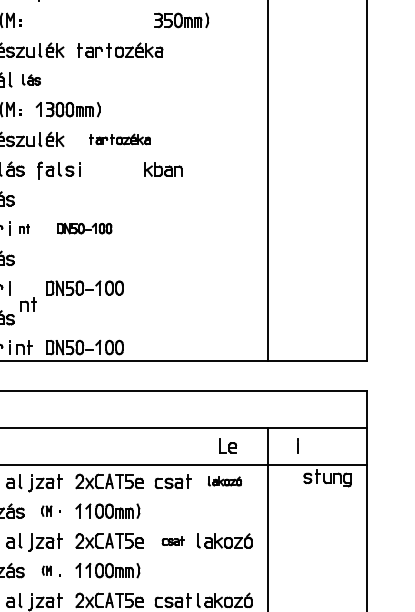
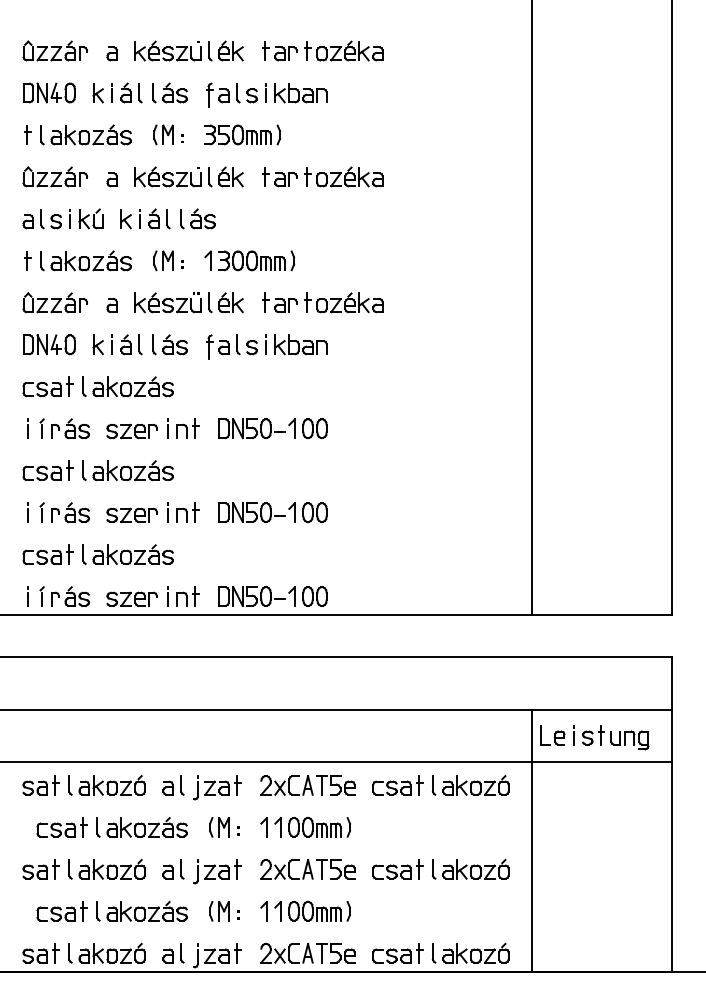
part: (181, 20) -> (242, 134), moved
part: (31, 79) -> (197, 218), size x1.43
part: (119, 139) -> (322, 302), size x1.43
part: (163, 168) -> (300, 344), moved
part: (24, 228) -> (187, 428), size x1.67
part: (84, 228) -> (272, 428), size x1.43
part: (28, 304) -> (187, 512), moved
part: (227, 446) -> (552, 735), moved
part: (327, 477) -> (615, 737), moved
part: (224, 481) -> (470, 785), size x1.67
part: (46, 511) -> (219, 827), size x1.43
part: (172, 541) -> (397, 869), size x1.67
part: (46, 570) -> (219, 911), size x1.67

